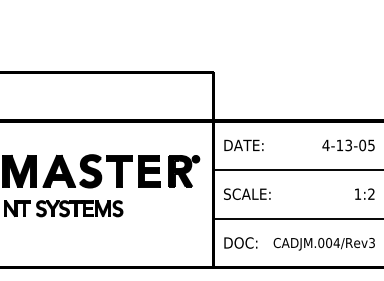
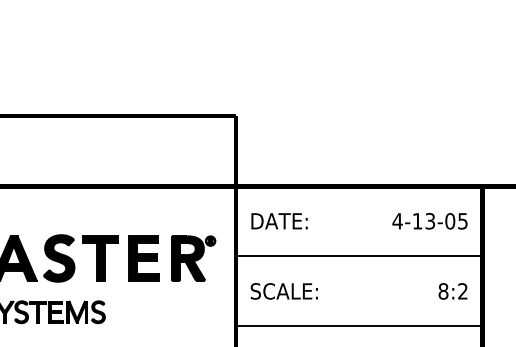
text: (357, 193) -> (442, 290), 1:2 -> 8:2

